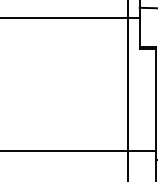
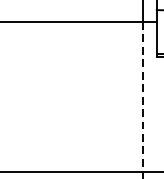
line: (127, 85) -> (143, 97), solid -> dashed

